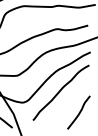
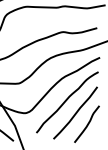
curve: (68, 102) -> (75, 113), added

